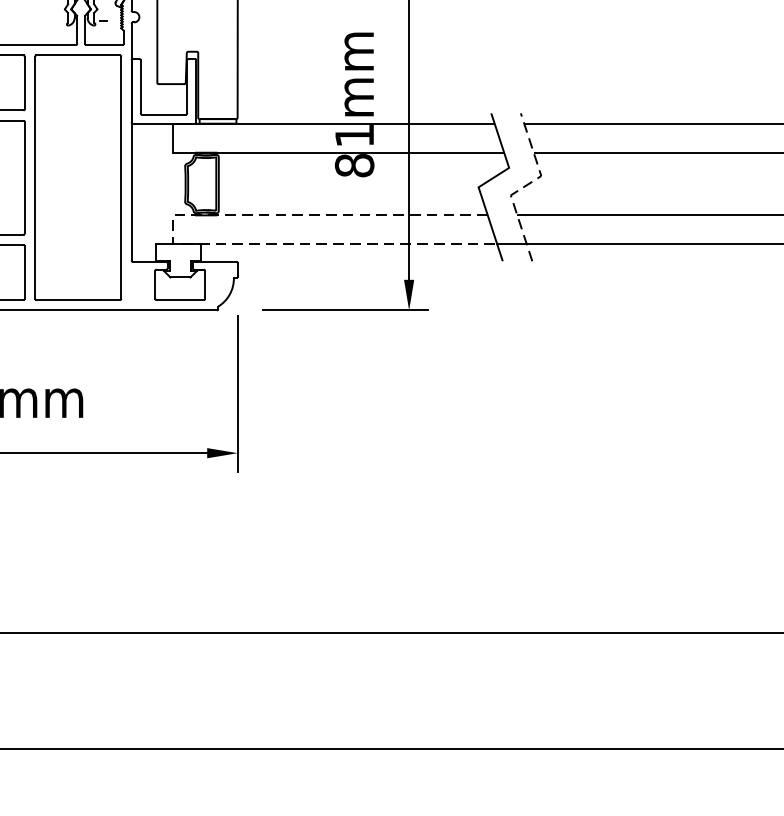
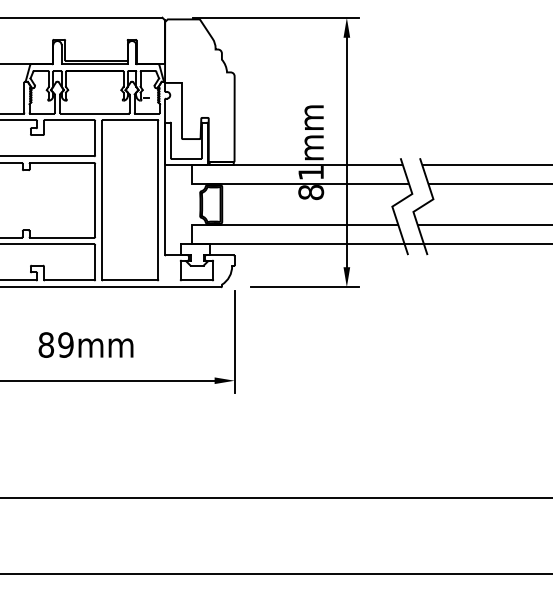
line: (524, 187) -> (422, 206), dashed -> solid
line: (173, 234) -> (192, 237), dashed -> solid

